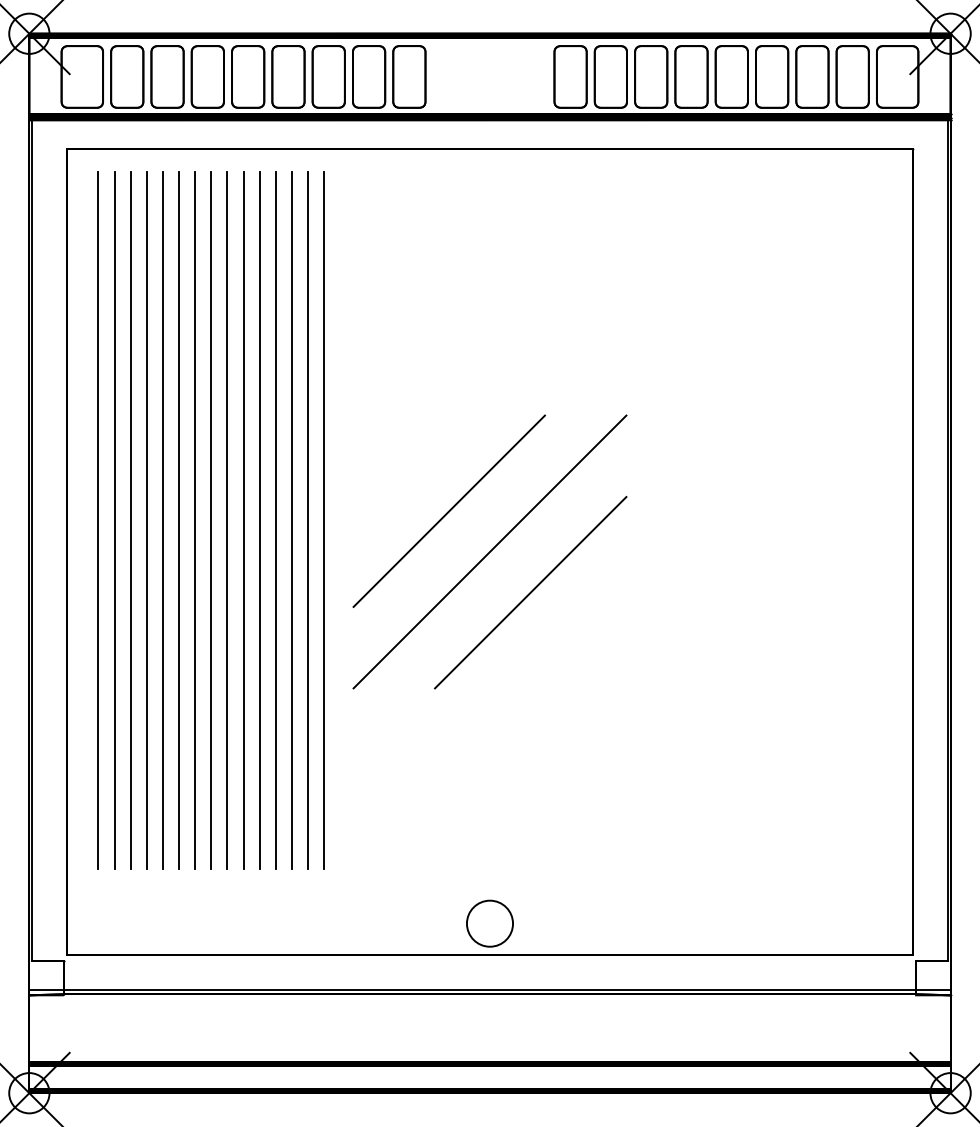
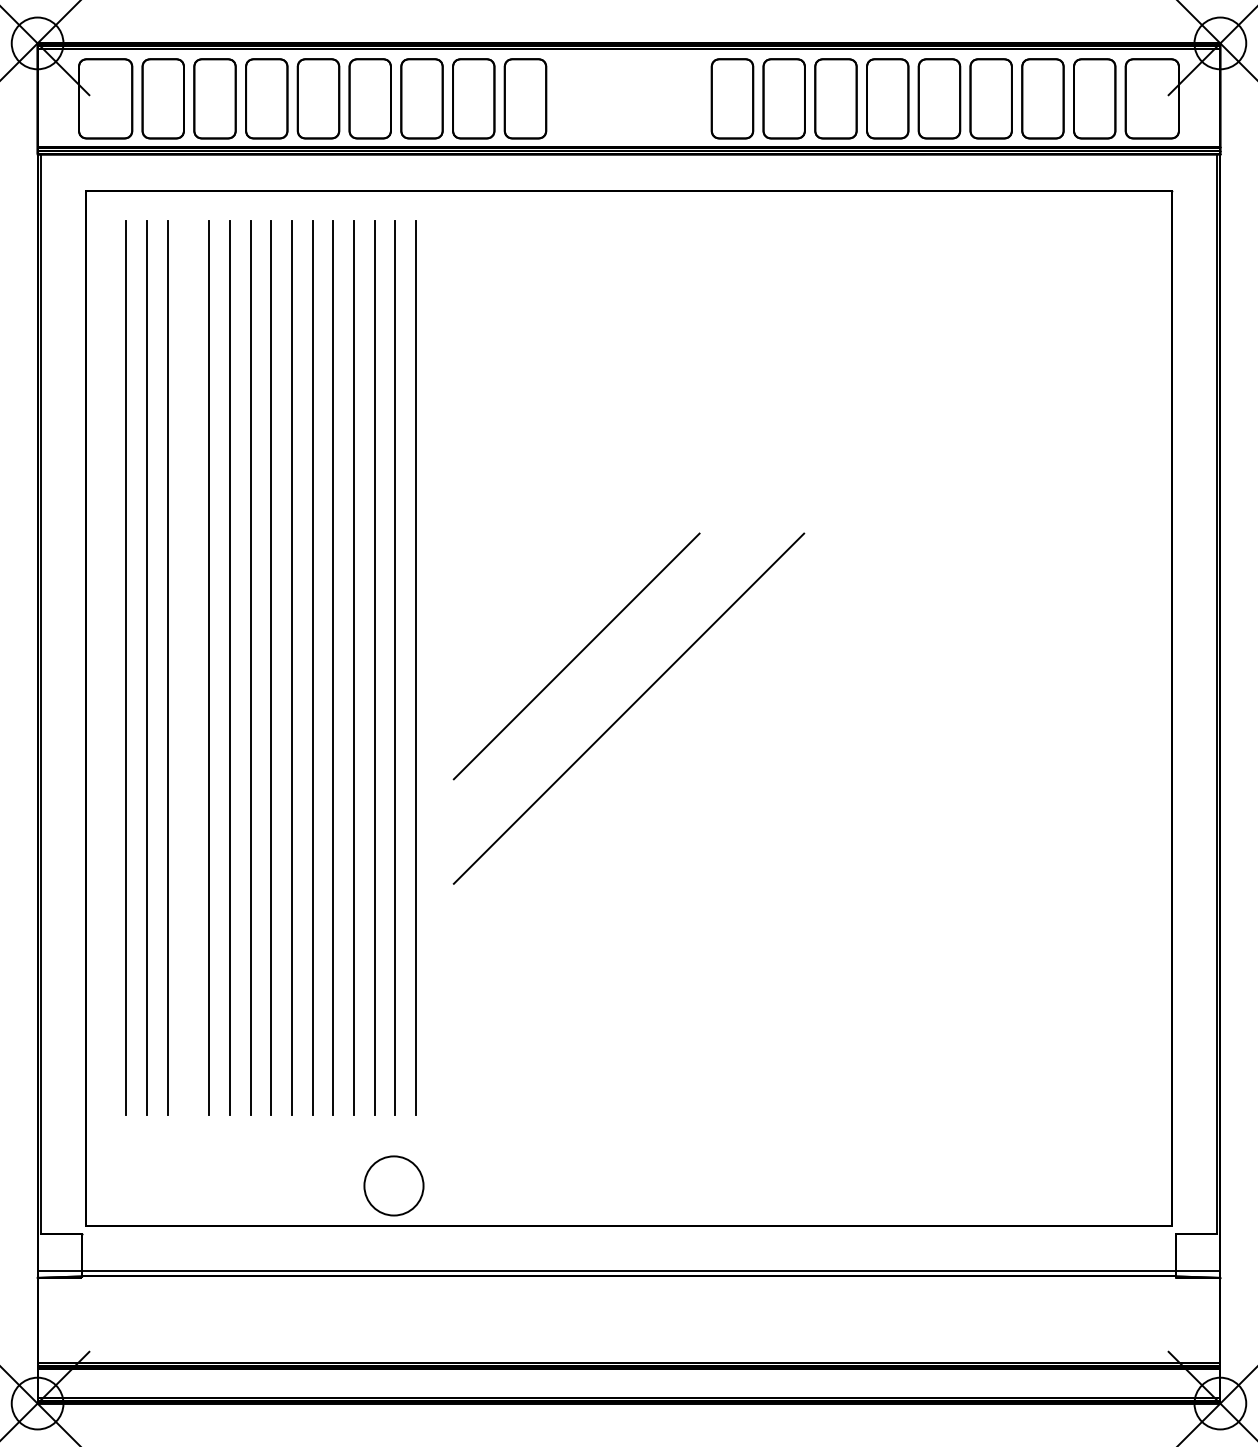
line: (146, 519) -> (188, 667), removed
line: (530, 592) -> (681, 760), removed
circle: (489, 923) -> (393, 1185), moved

